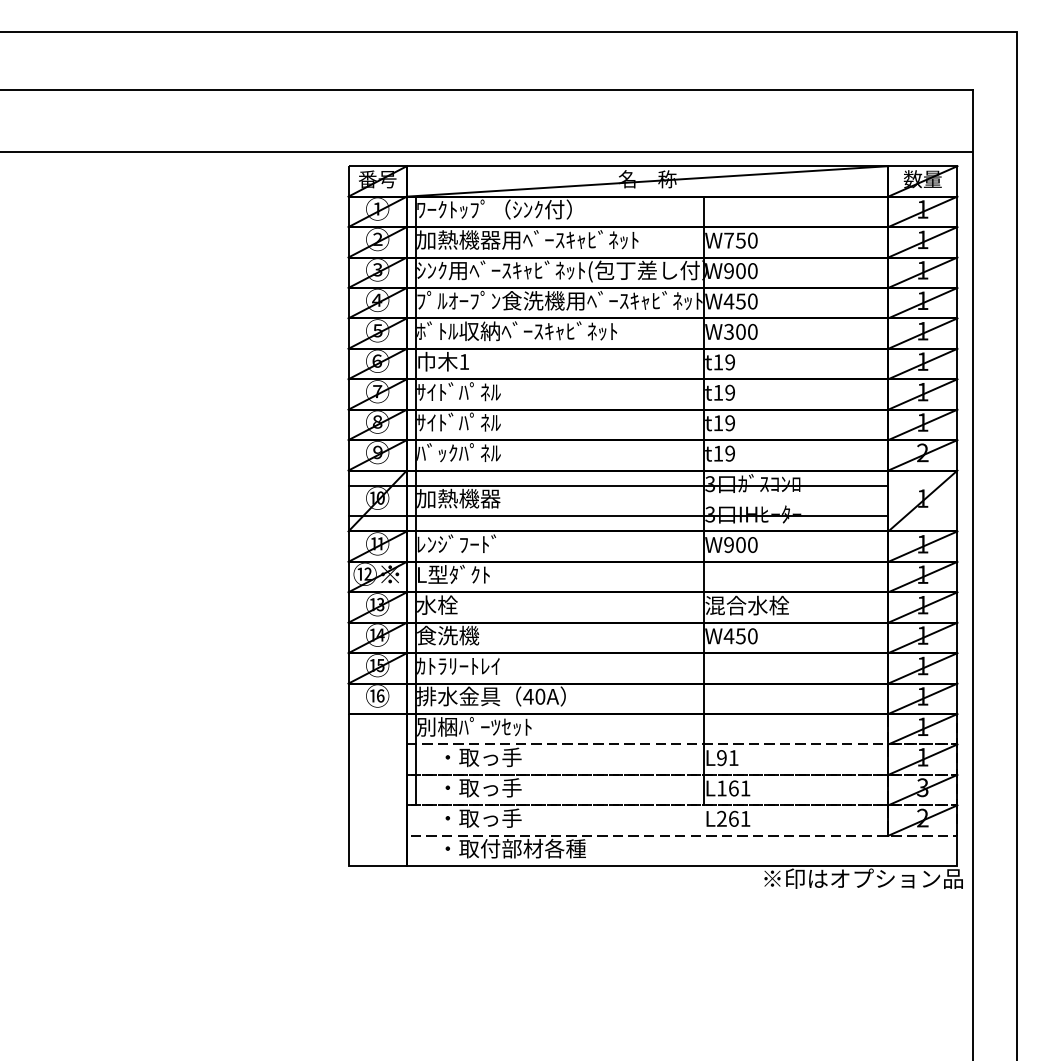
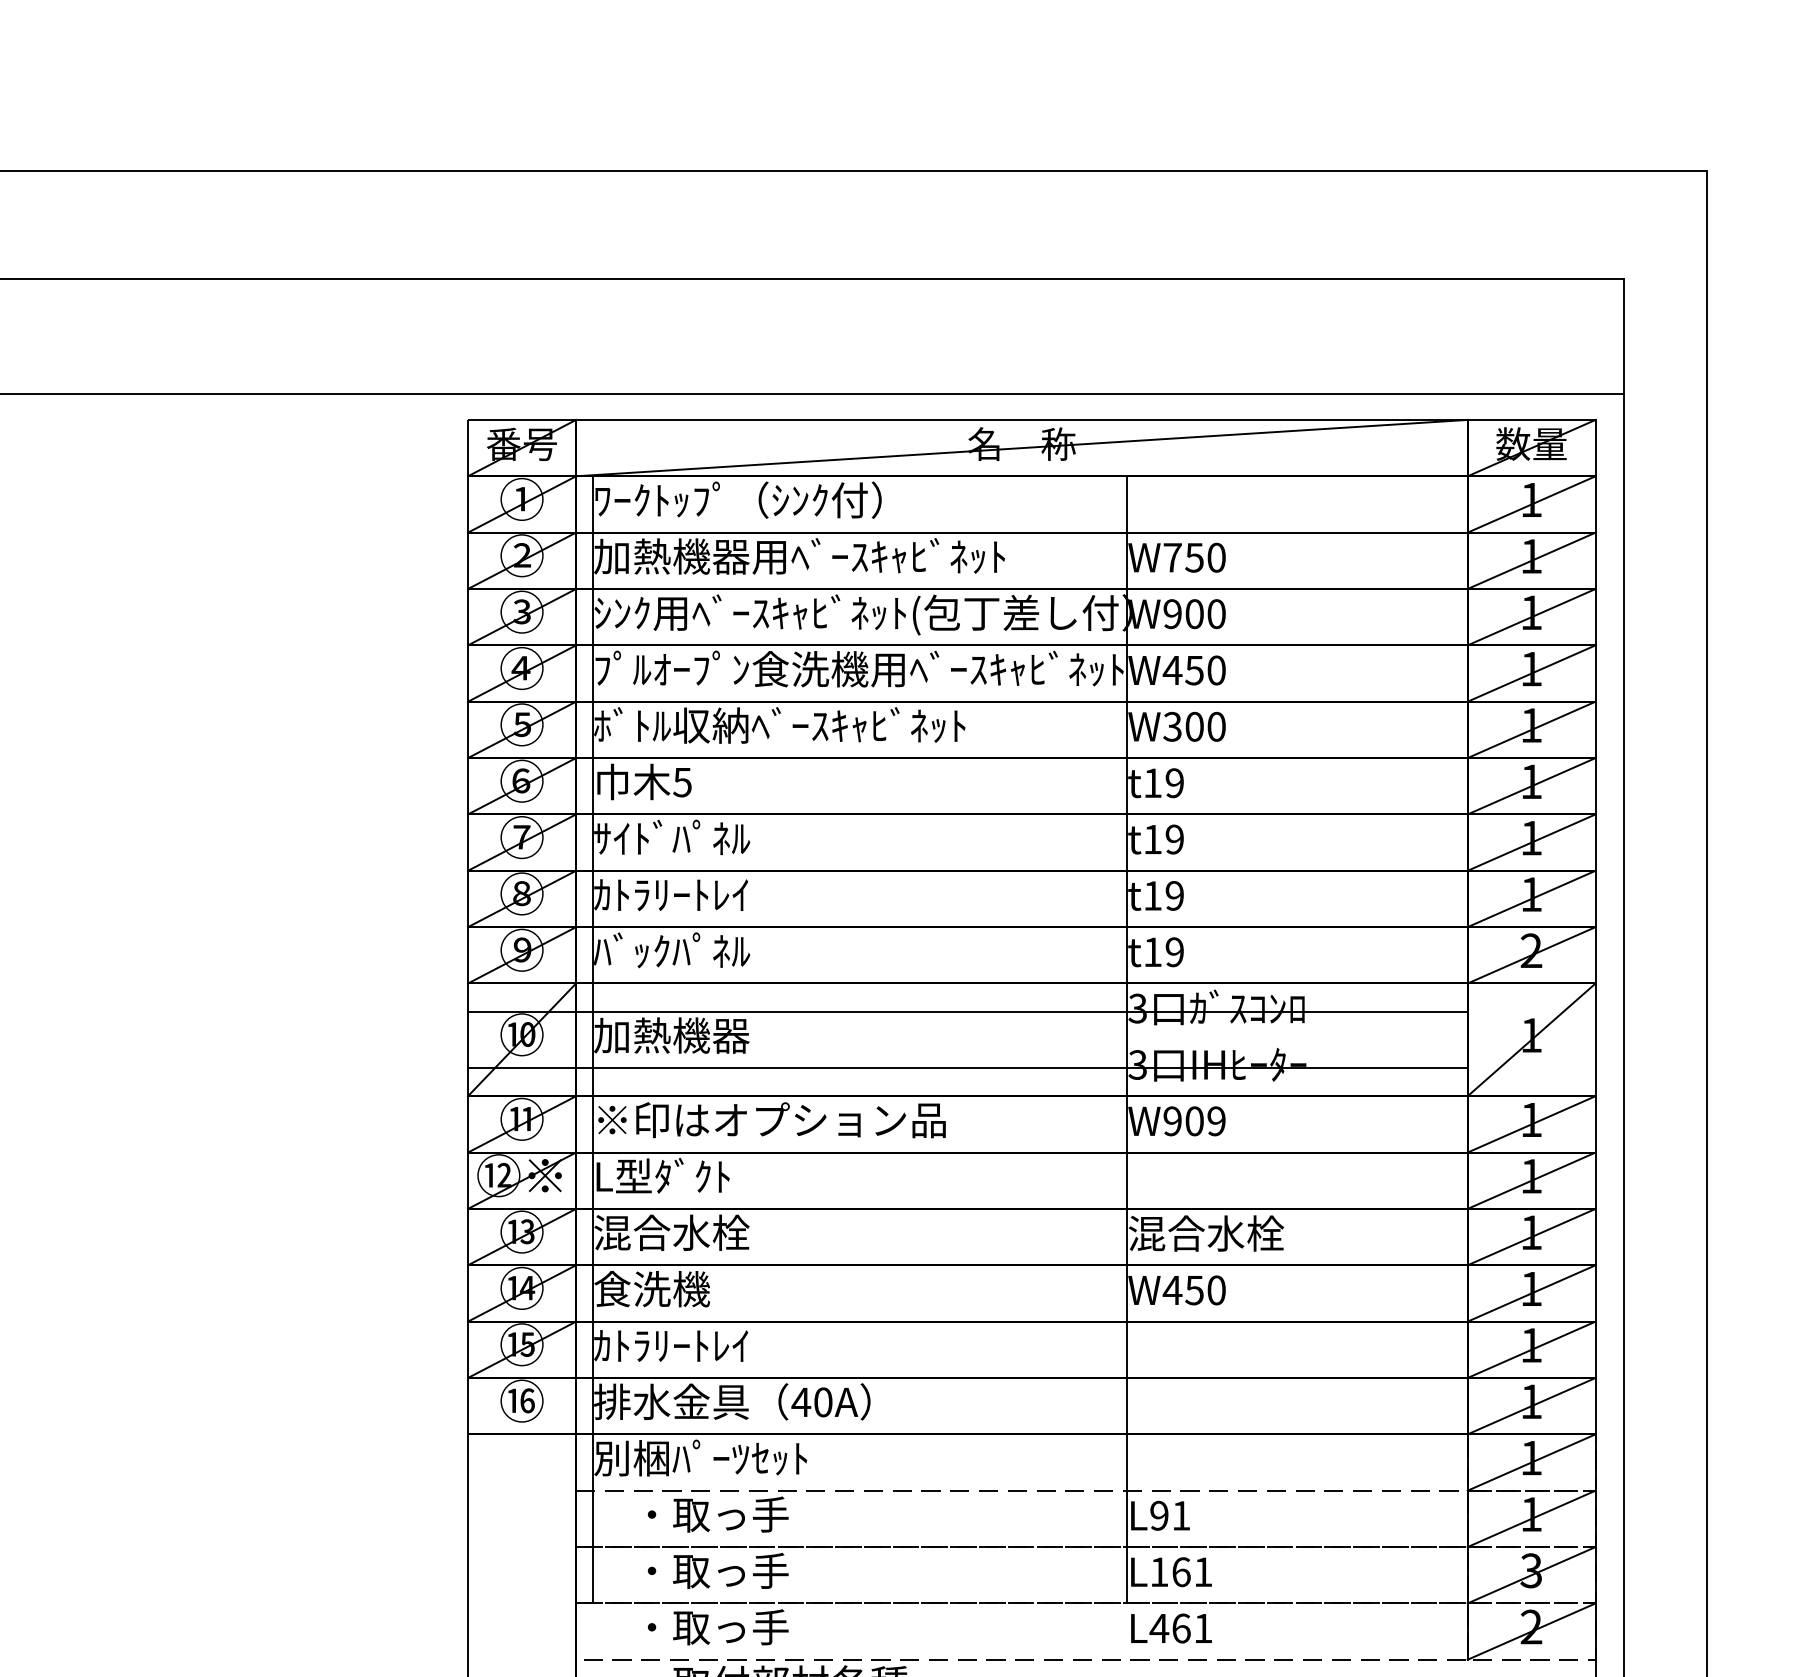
text: (464, 361) -> (682, 781), 1 -> 5
text: (458, 421) -> (671, 892), ｻｲﾄﾞﾊﾟﾈﾙ -> ｶﾄﾗﾘｰﾄﾚｲ
text: (511, 544) -> (769, 1120), ﾚﾝｼﾞﾌｰﾄﾞ -> ※印はオプション品
text: (752, 544) -> (1216, 1120), W900 -> W909
text: (458, 604) -> (671, 1231), 水栓 -> 混合水栓
text: (721, 818) -> (1158, 1627), L261 -> L461

